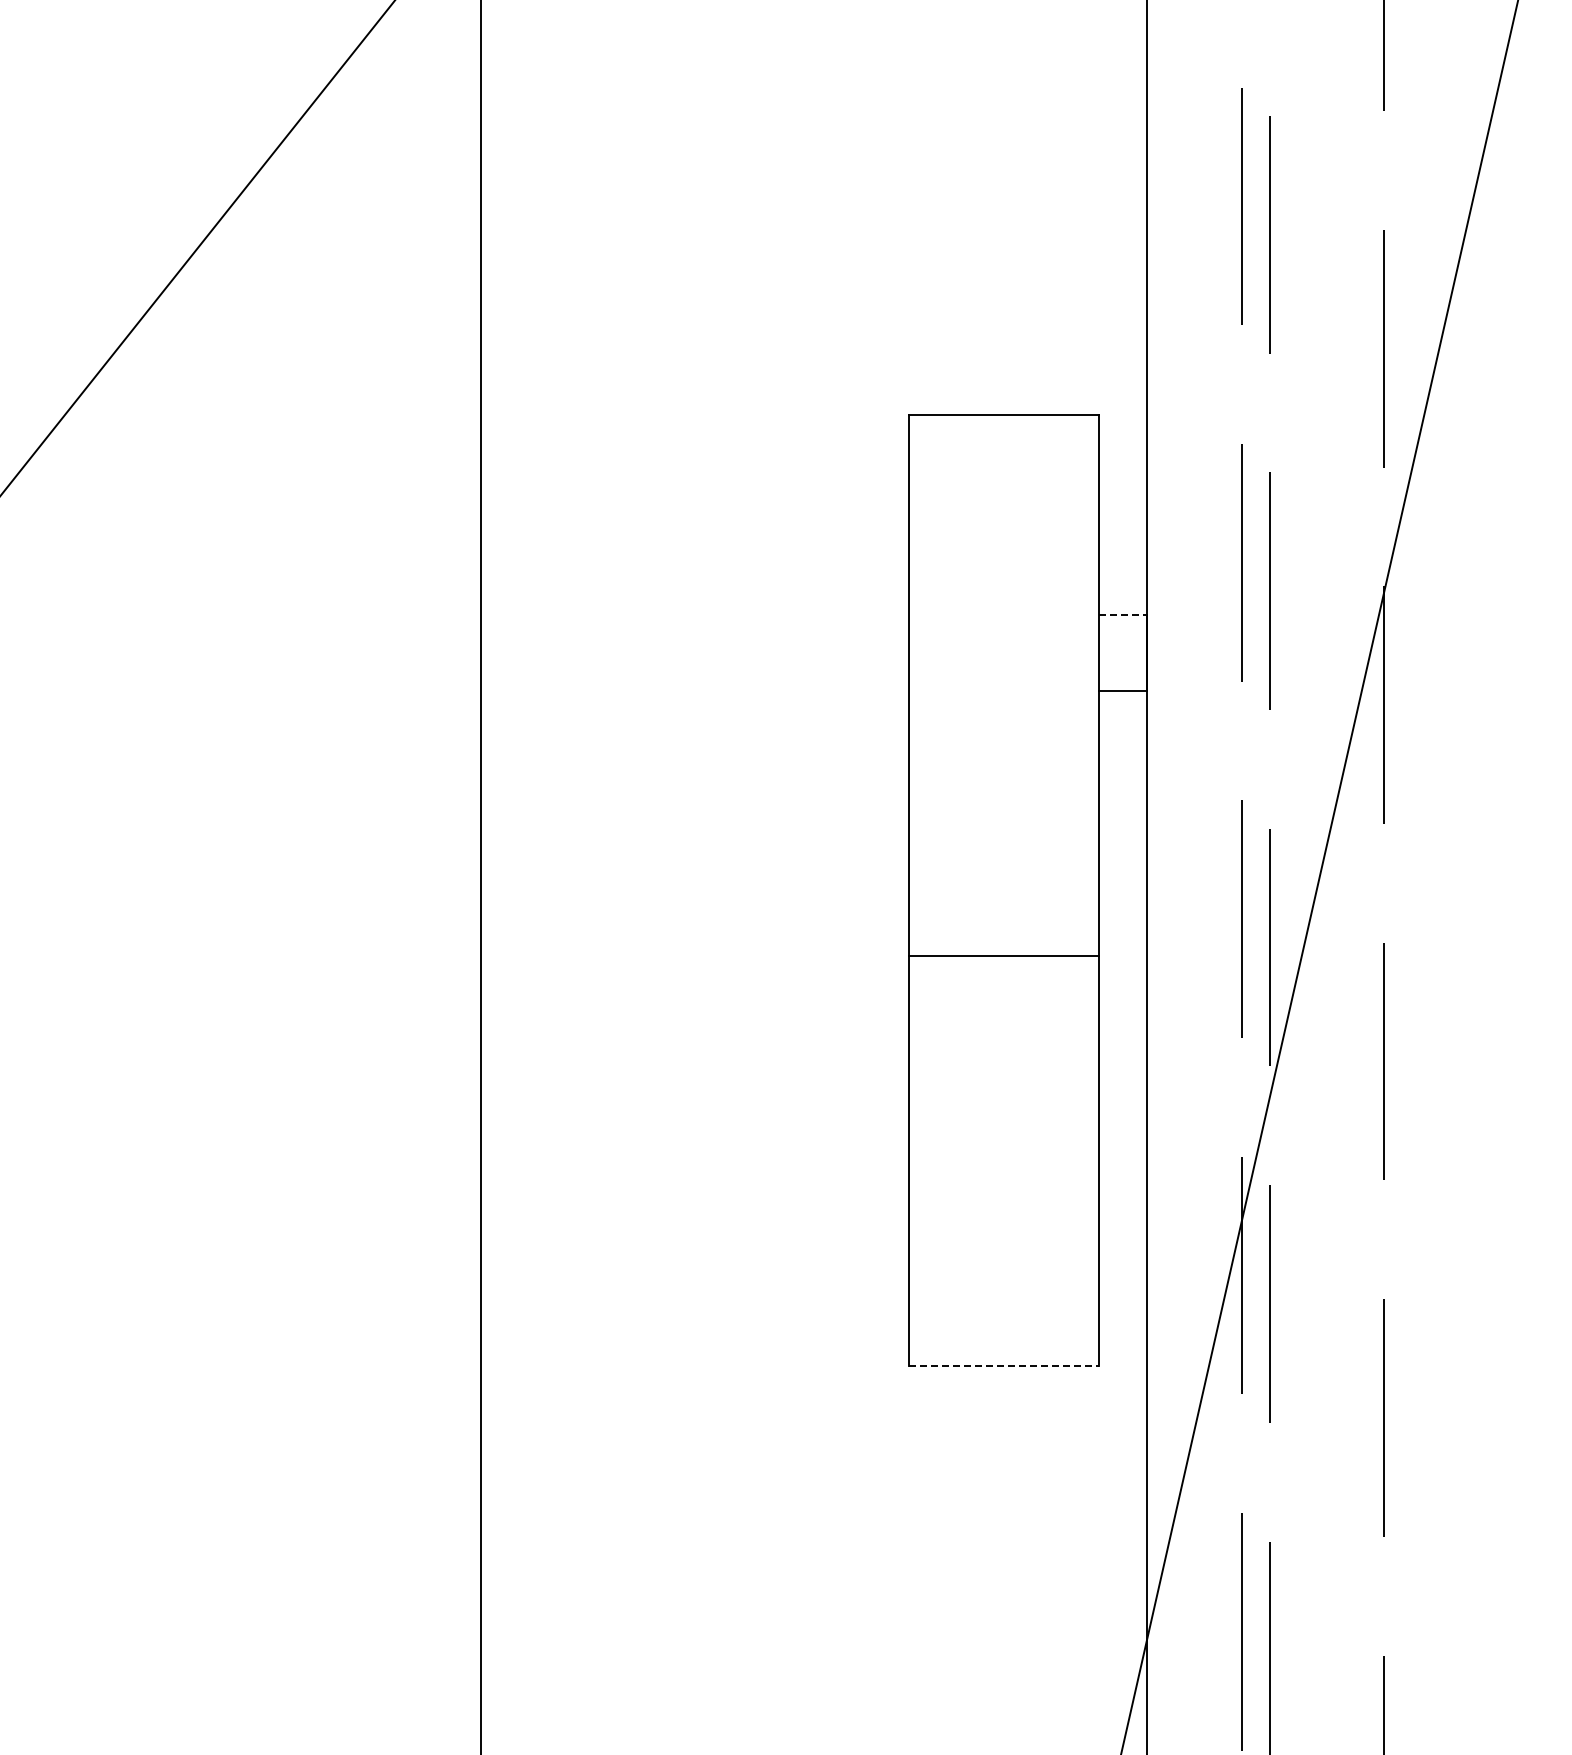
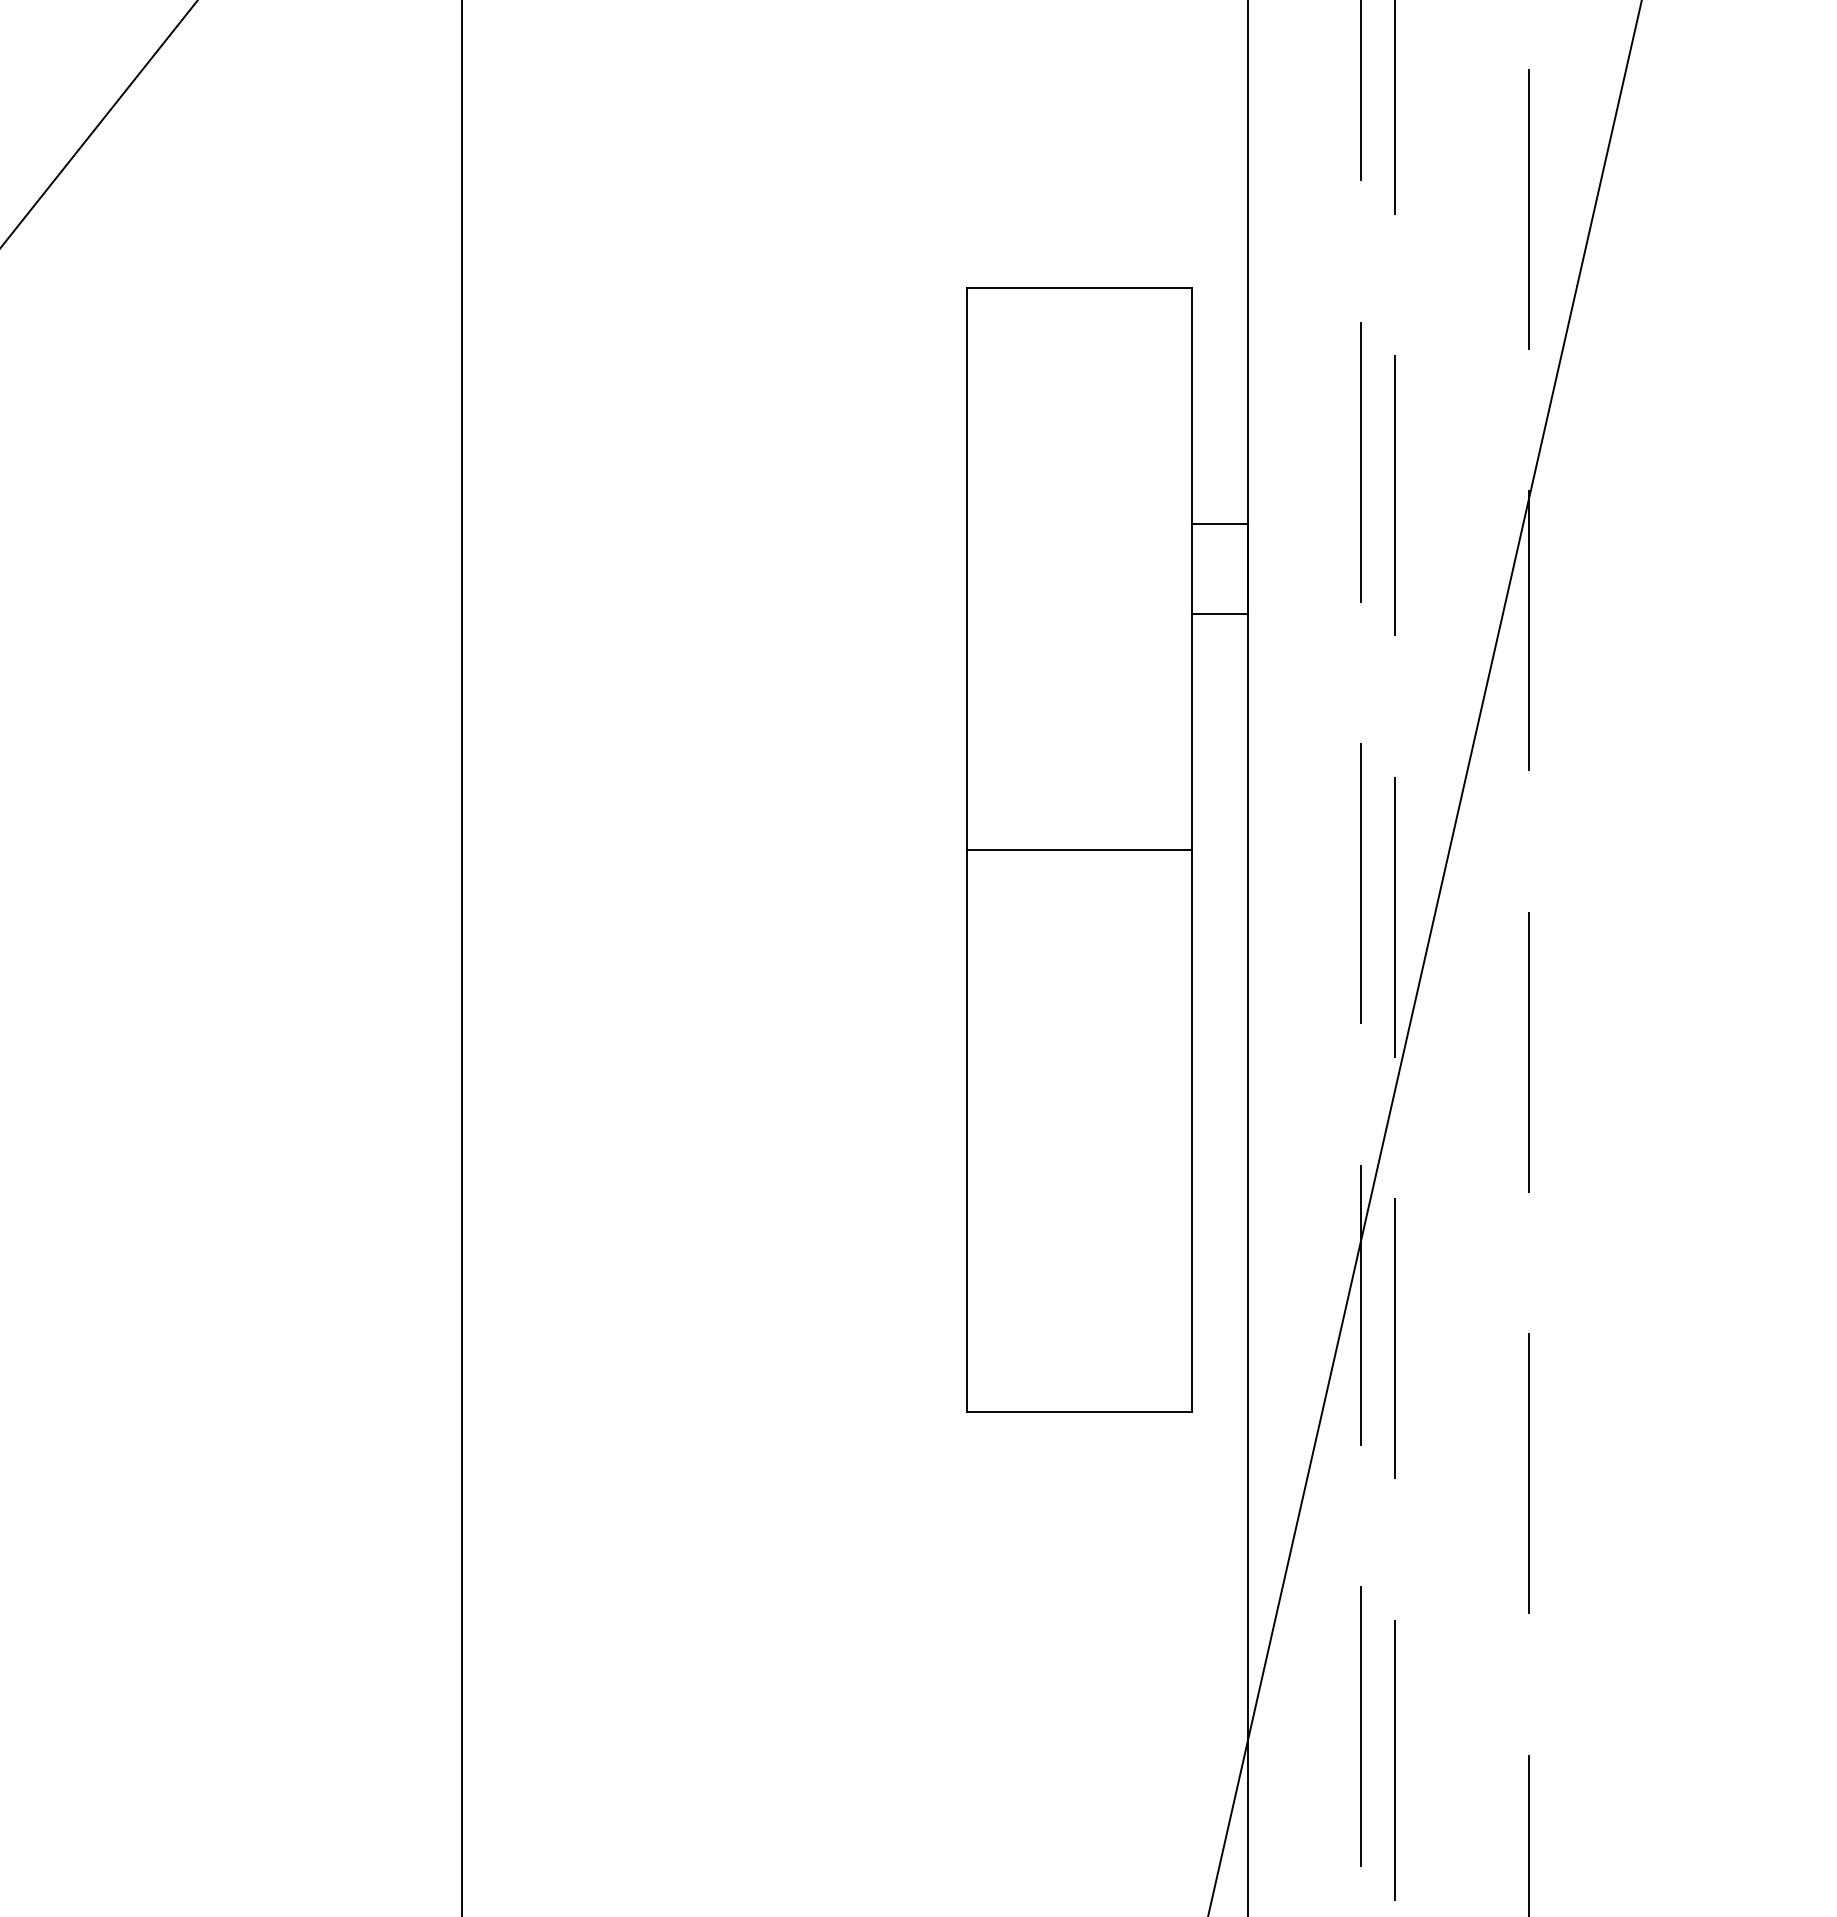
line: (1122, 614) -> (1219, 523), dashed -> solid
line: (1004, 955) -> (1080, 849), moved
line: (1004, 1365) -> (1080, 1411), dashed -> solid

